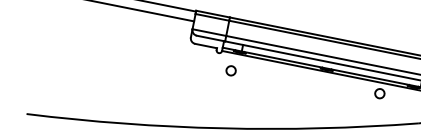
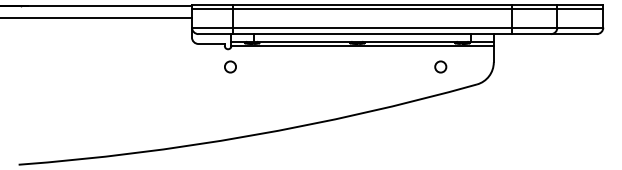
circle: (231, 70) -> (230, 66), moved
circle: (379, 93) -> (440, 66), moved

